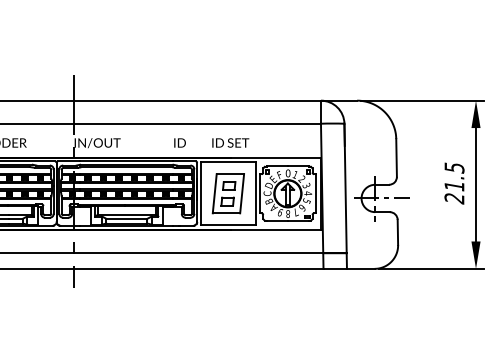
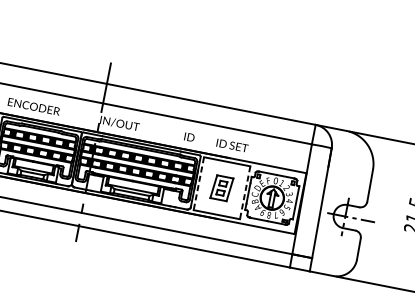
part: (227, 193) -> (221, 187), size x0.7
line: (201, 194) -> (199, 184), solid -> dashed
line: (255, 194) -> (244, 193), solid -> dashed

